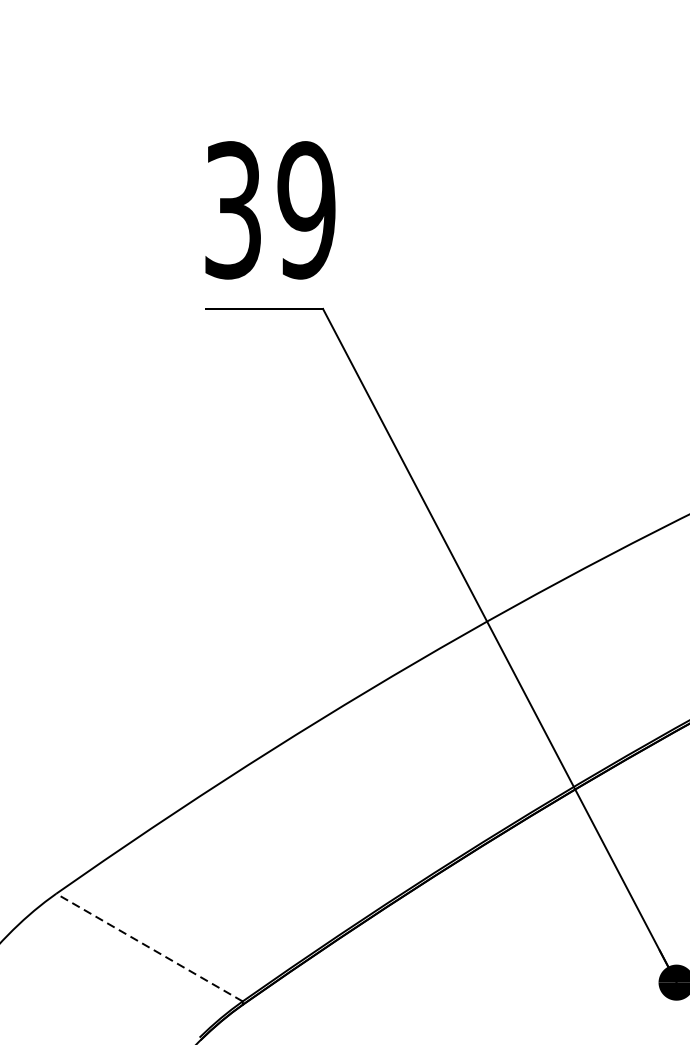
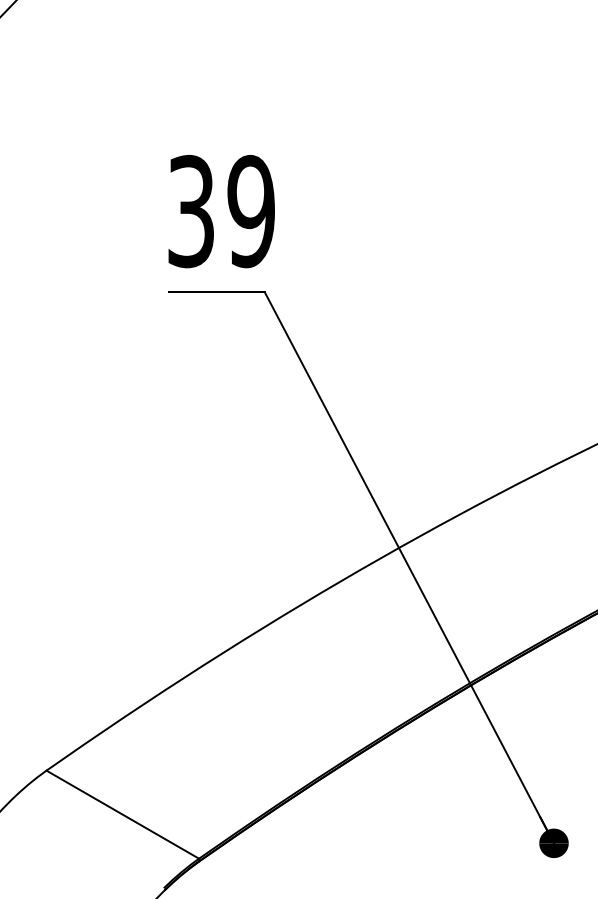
line: (149, 947) -> (122, 814), dashed -> solid

